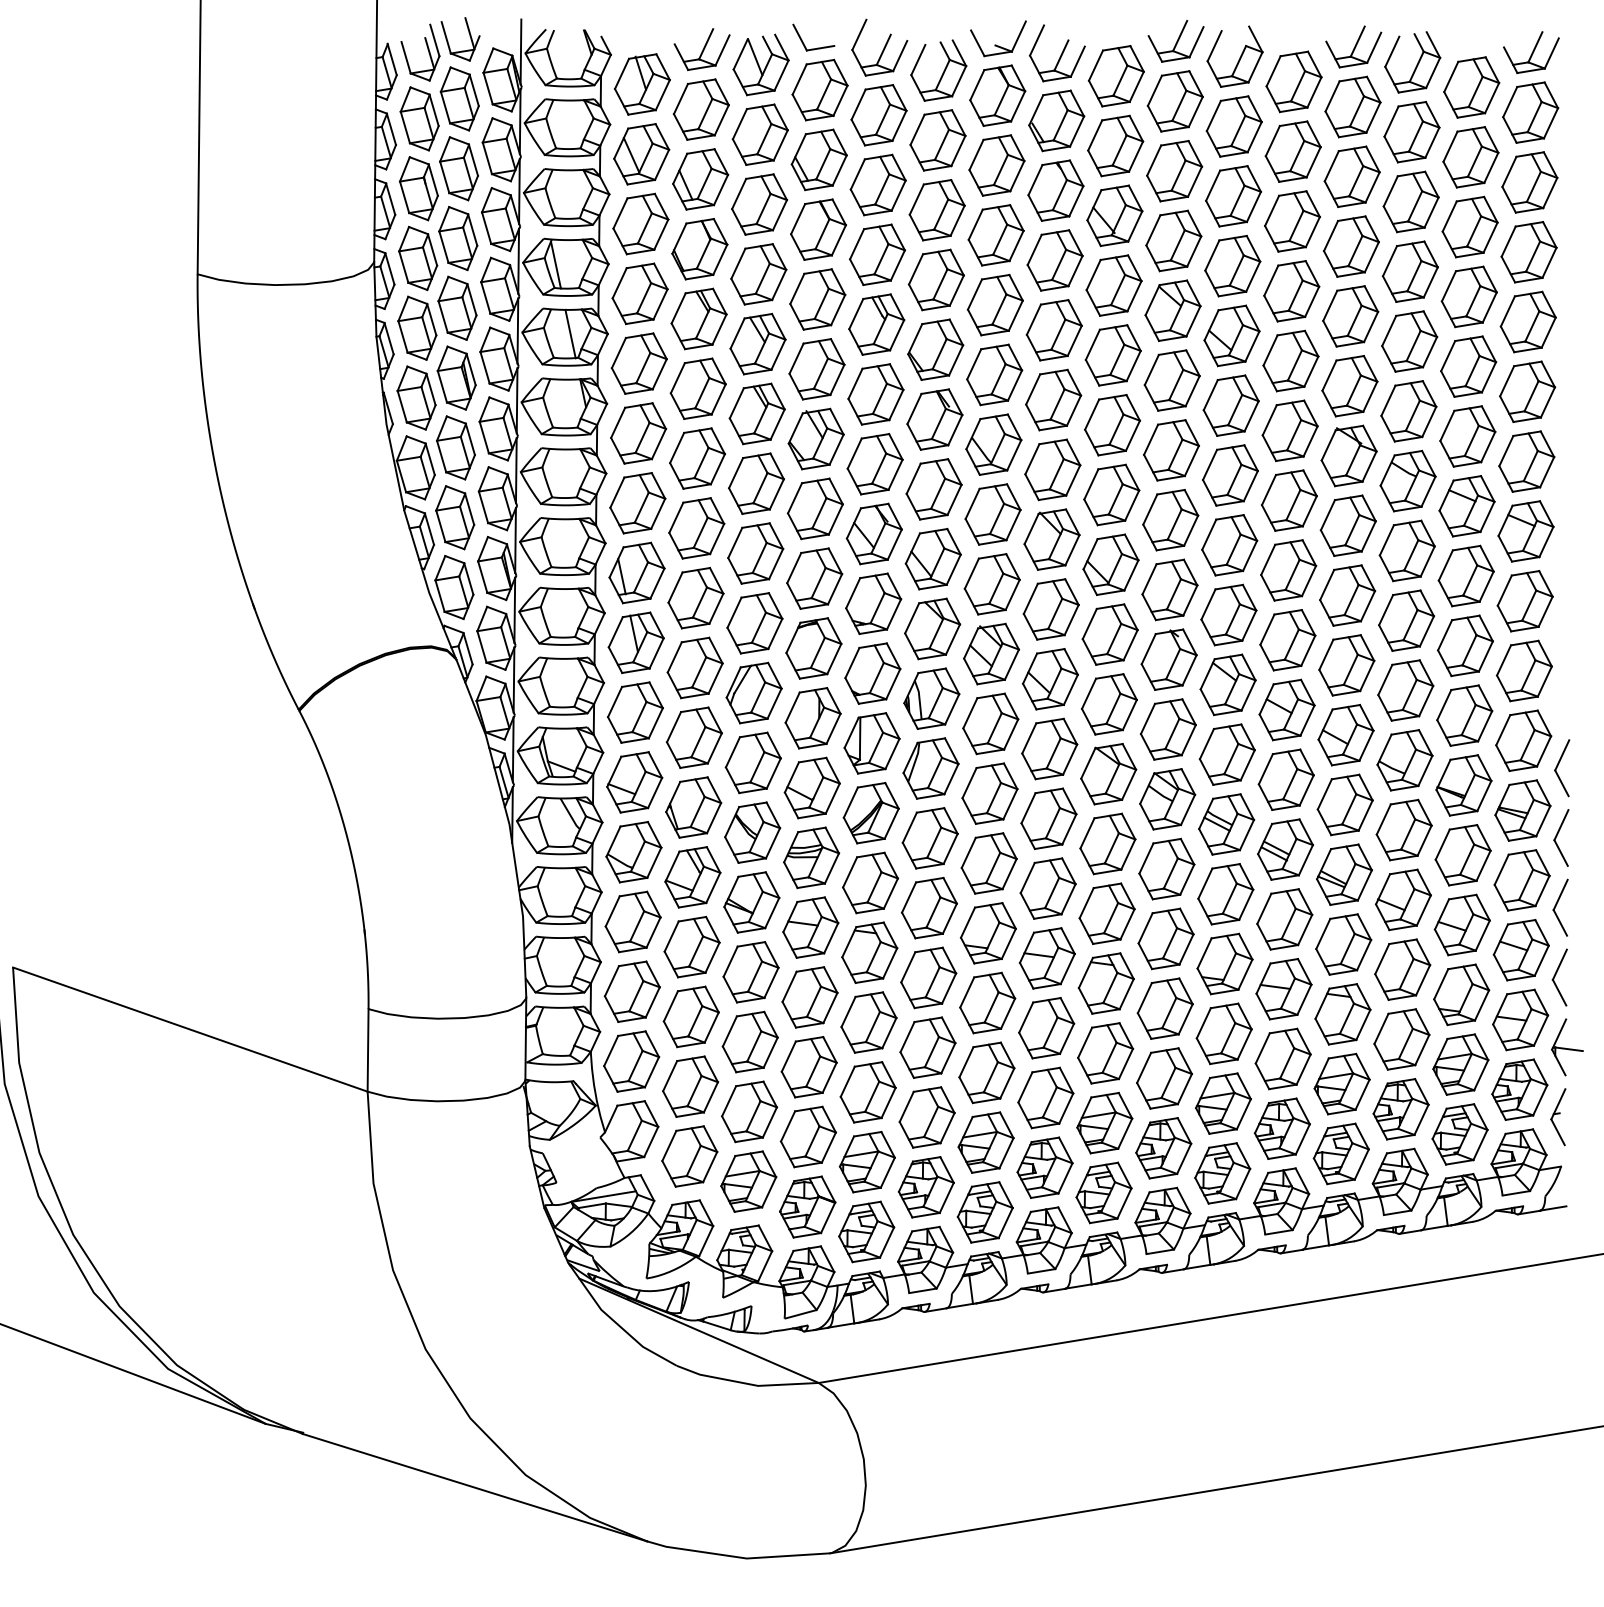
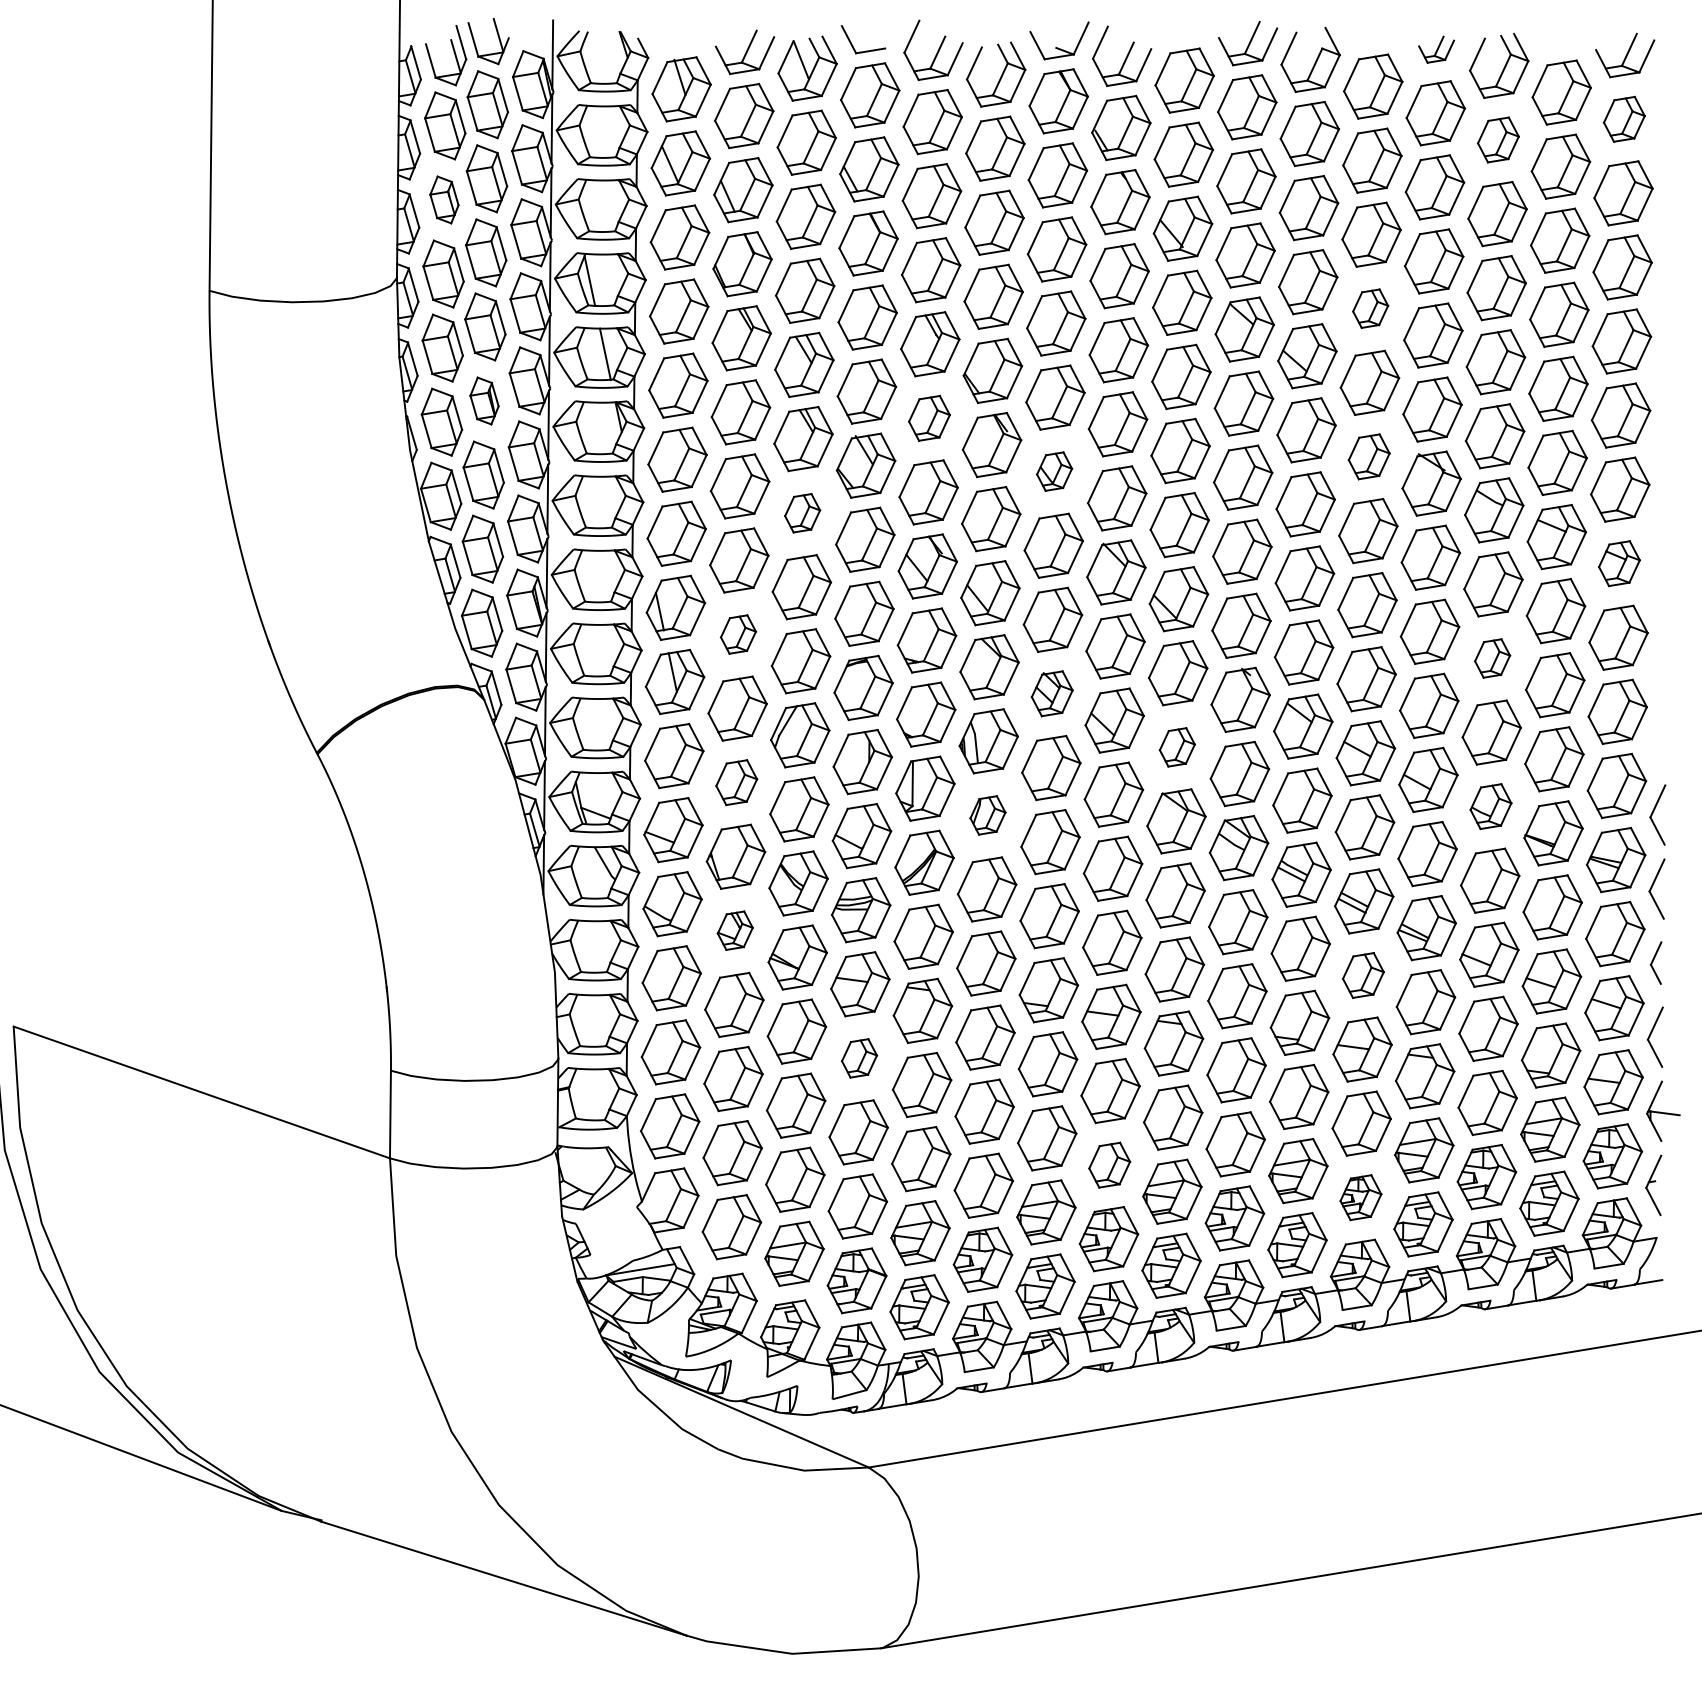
part: (1353, 46) -> (1436, 49), size x0.6
part: (1530, 112) -> (1624, 119), size x0.7
part: (1412, 131) -> (1498, 139), size x0.7
part: (418, 188) -> (444, 199), size x0.7
part: (1291, 290) -> (1370, 308), size x0.6
part: (456, 377) -> (484, 400), size x0.7
part: (875, 394) -> (929, 418), size x0.7
part: (1290, 430) -> (1369, 456), size x0.7
part: (993, 444) -> (1054, 471), size x0.6
part: (756, 484) -> (802, 513), size x0.6
part: (1526, 531) -> (1619, 563), size x0.7
part: (696, 598) -> (738, 634), size x0.6
part: (1406, 620) -> (1492, 658), size x0.6
part: (991, 653) -> (1052, 693), size x0.7
part: (1109, 704) -> (1177, 747), size x0.6
part: (694, 737) -> (736, 782), size x0.7
part: (1404, 760) -> (1490, 806), size x0.7
part: (930, 768) -> (987, 815), size x0.6
part: (693, 876) -> (735, 930), size x0.6
part: (1559, 907) -> (1655, 962), size x0.7
part: (1284, 919) -> (1363, 975), size x0.7
part: (810, 997) -> (859, 1058), size x0.6
part: (1045, 1098) -> (1109, 1165), size x0.7
part: (1282, 1128) -> (1360, 1197), size x0.7

